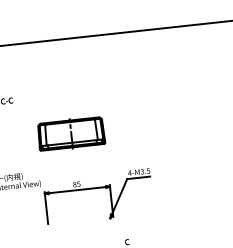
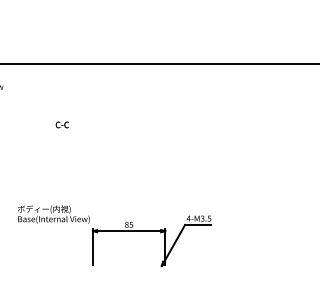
part: (71, 133) -> (129, 168), removed

